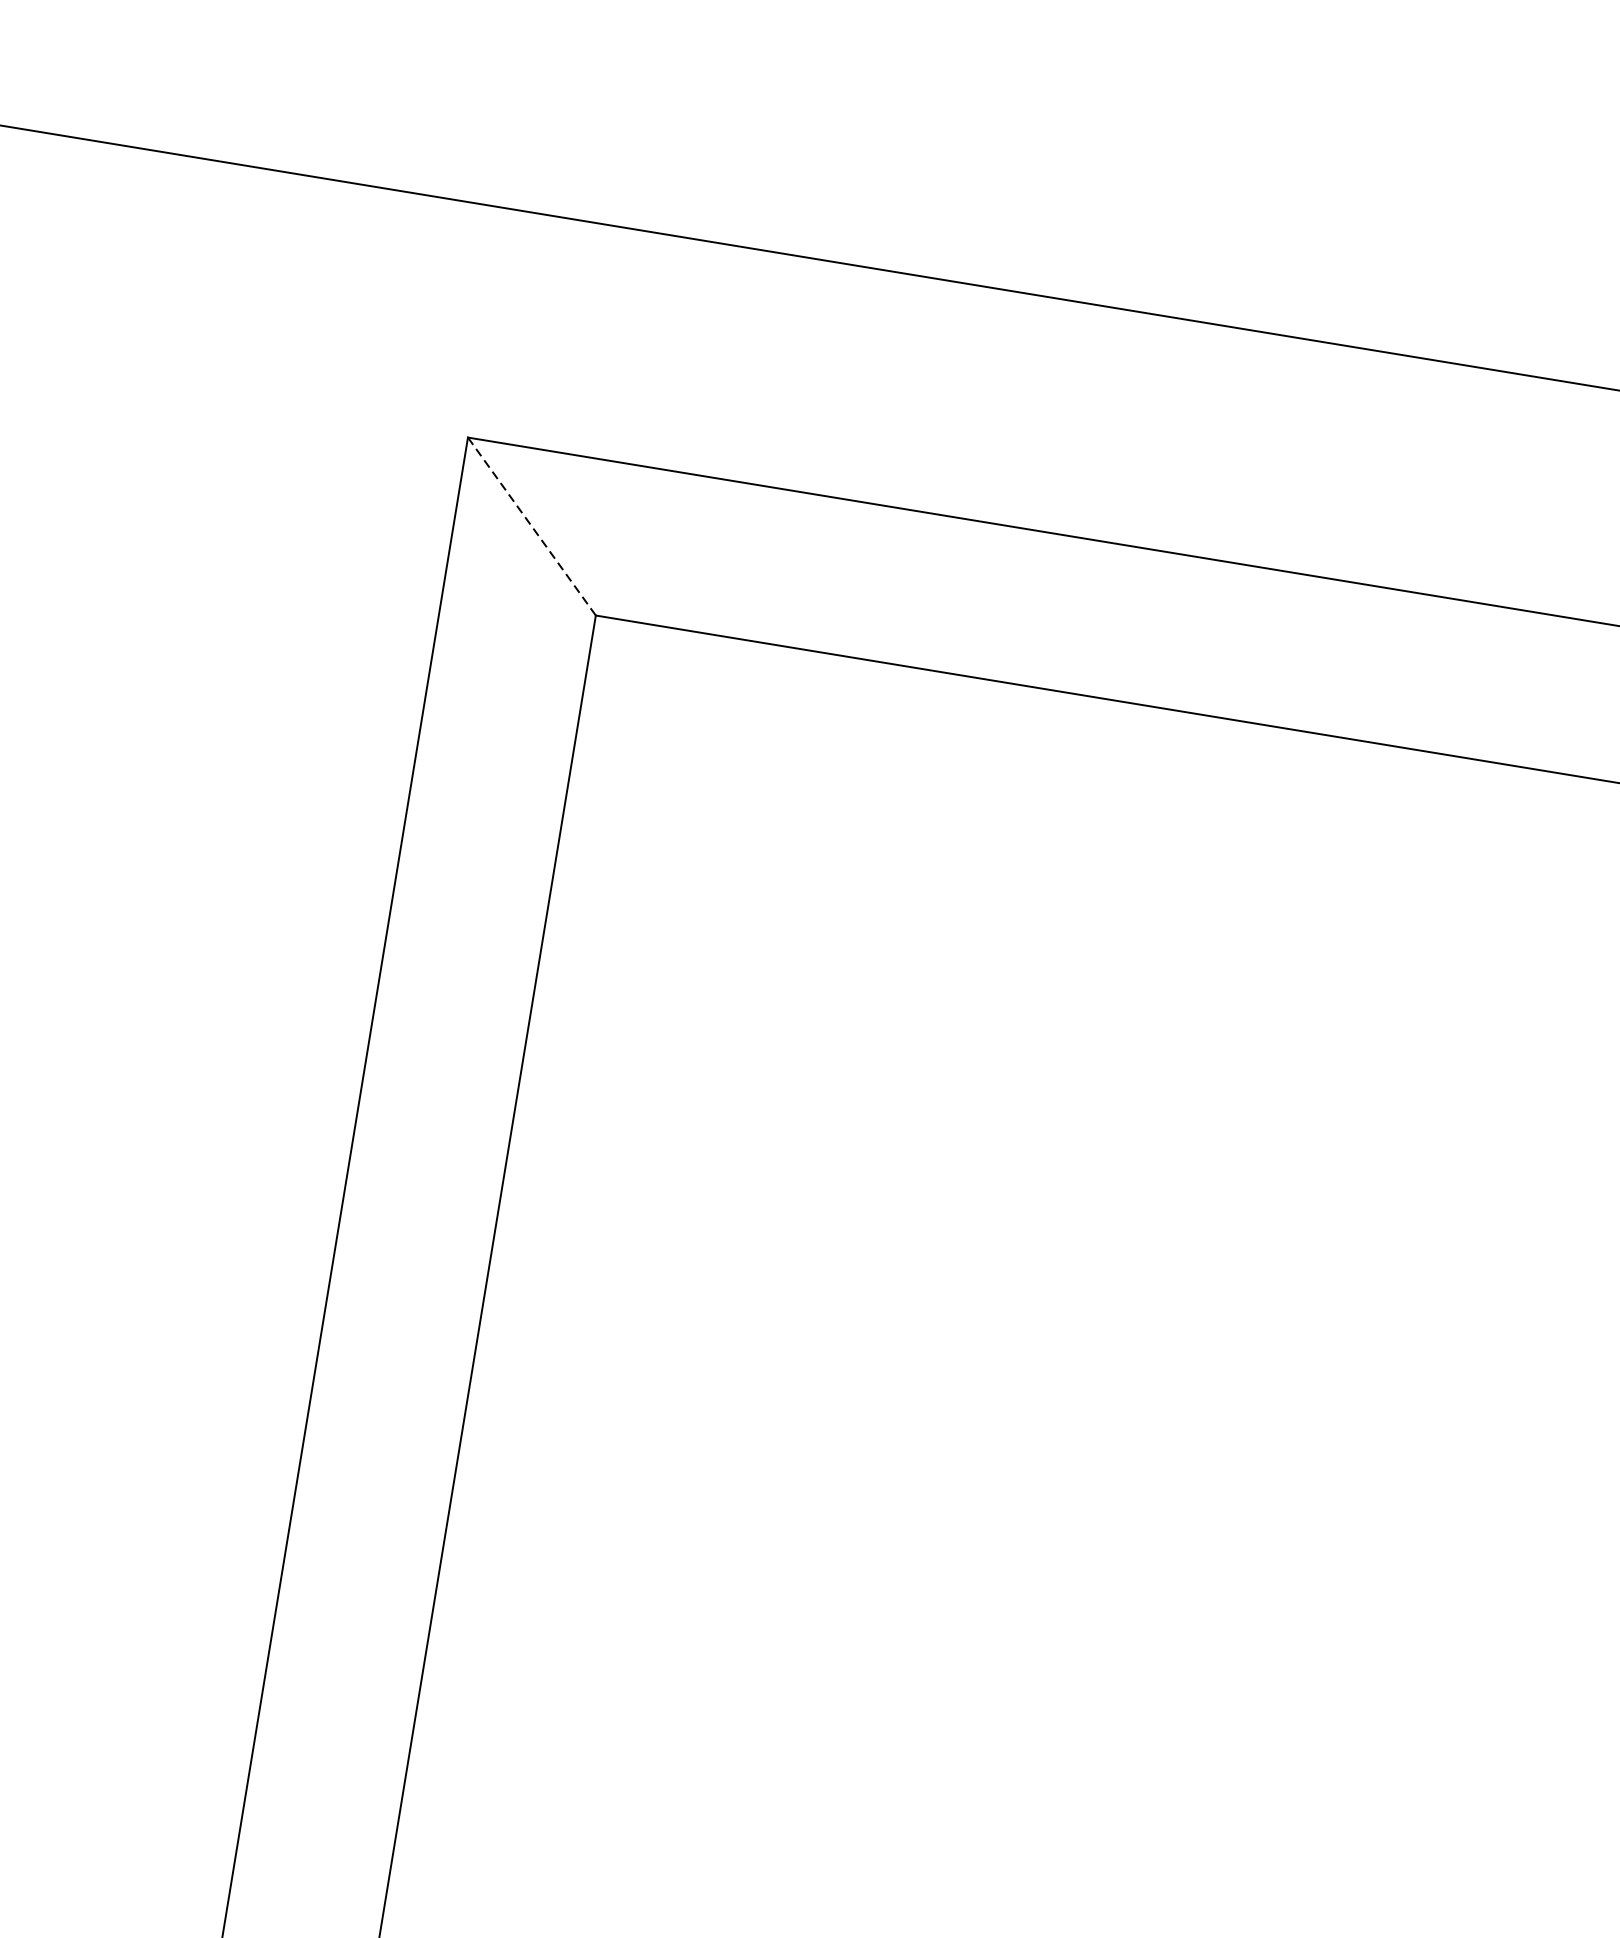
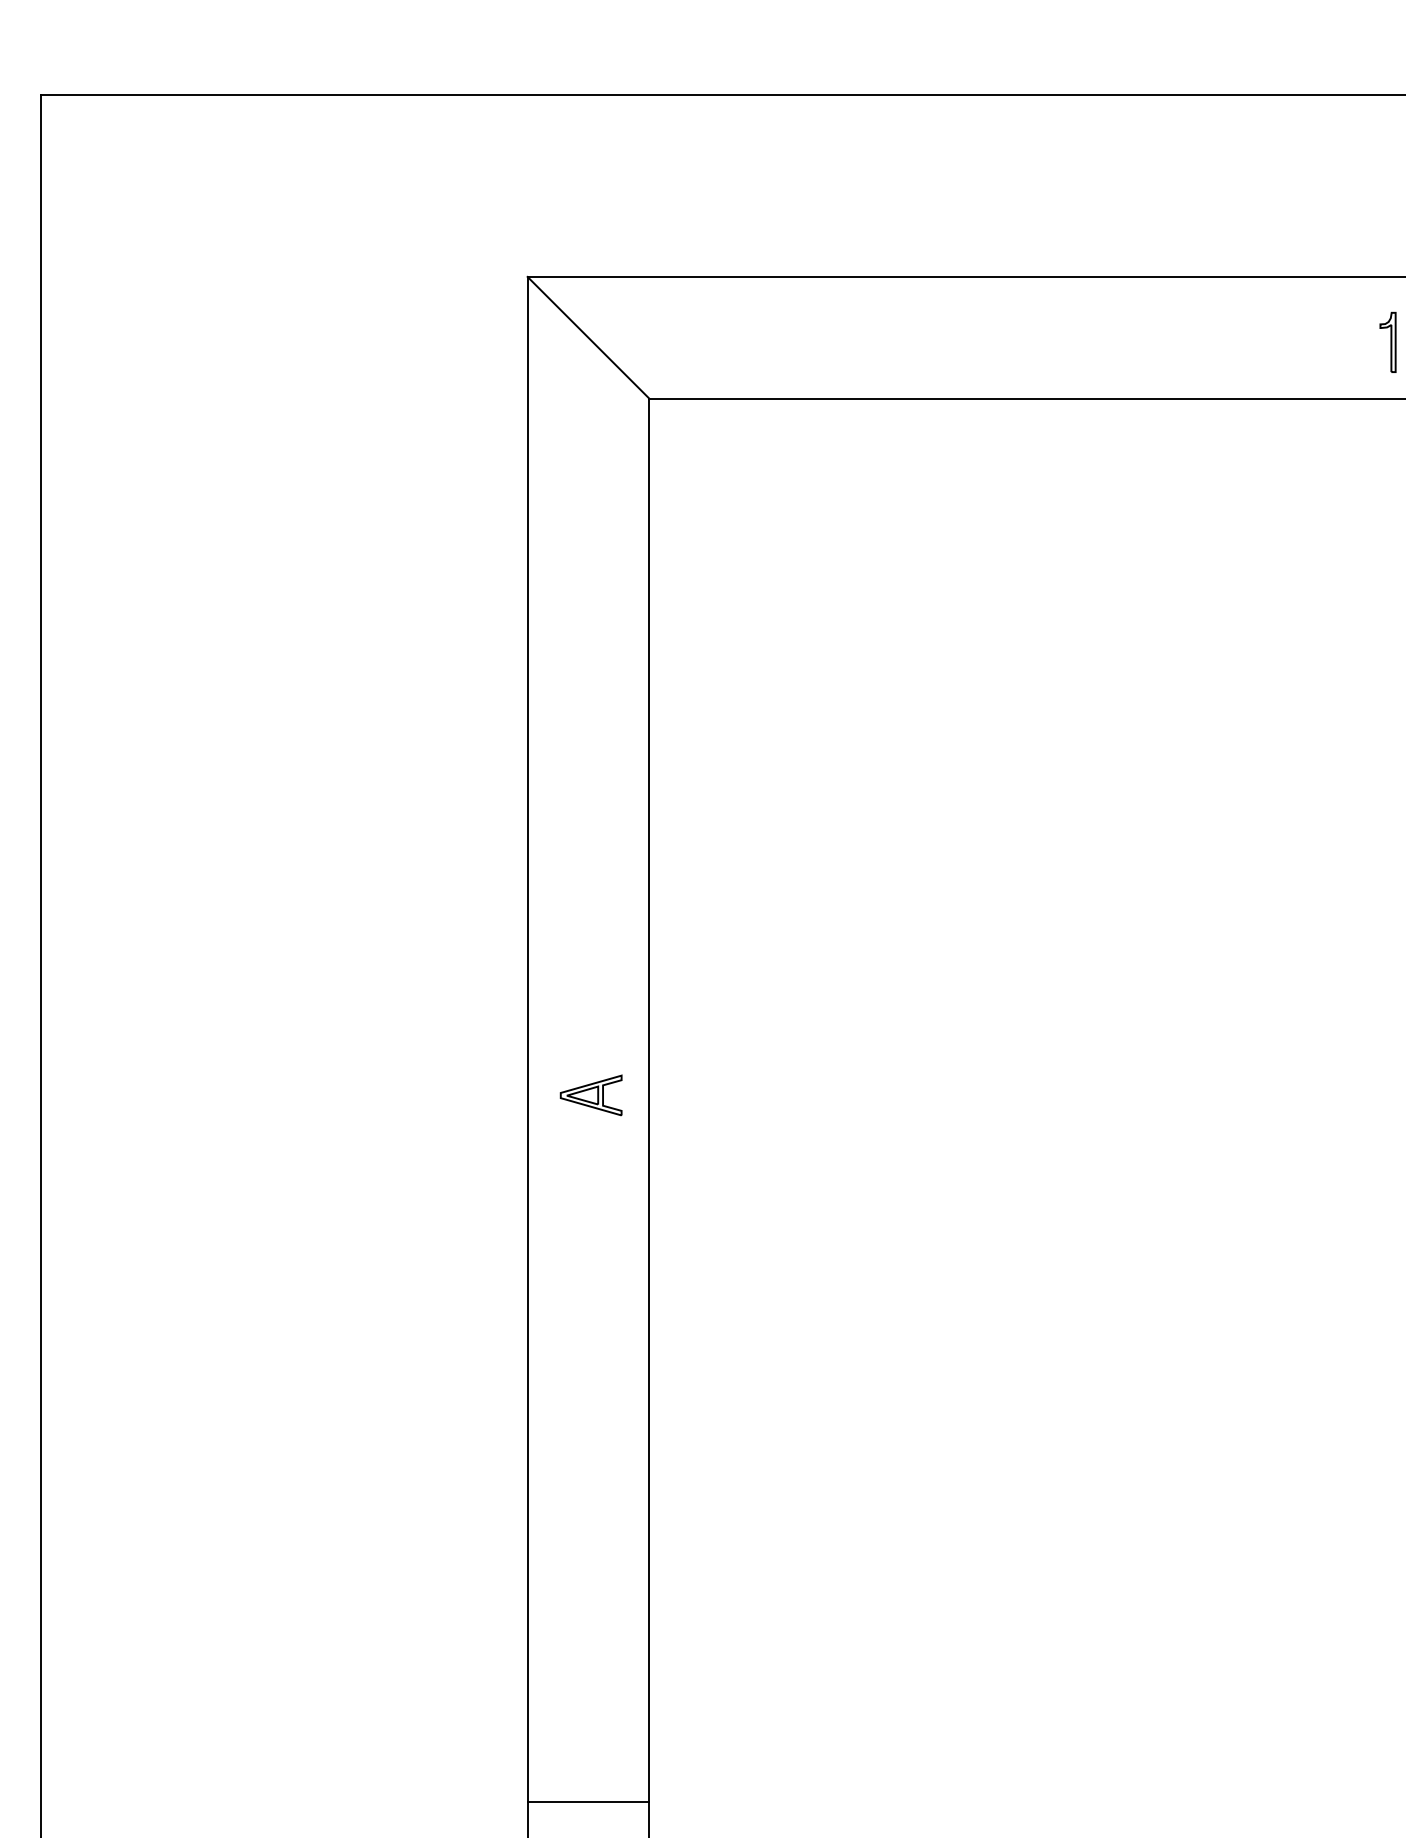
line: (532, 526) -> (588, 337), dashed -> solid
part: (1535, 695) -> (1387, 341), added
part: (378, 1479) -> (590, 1095), added

